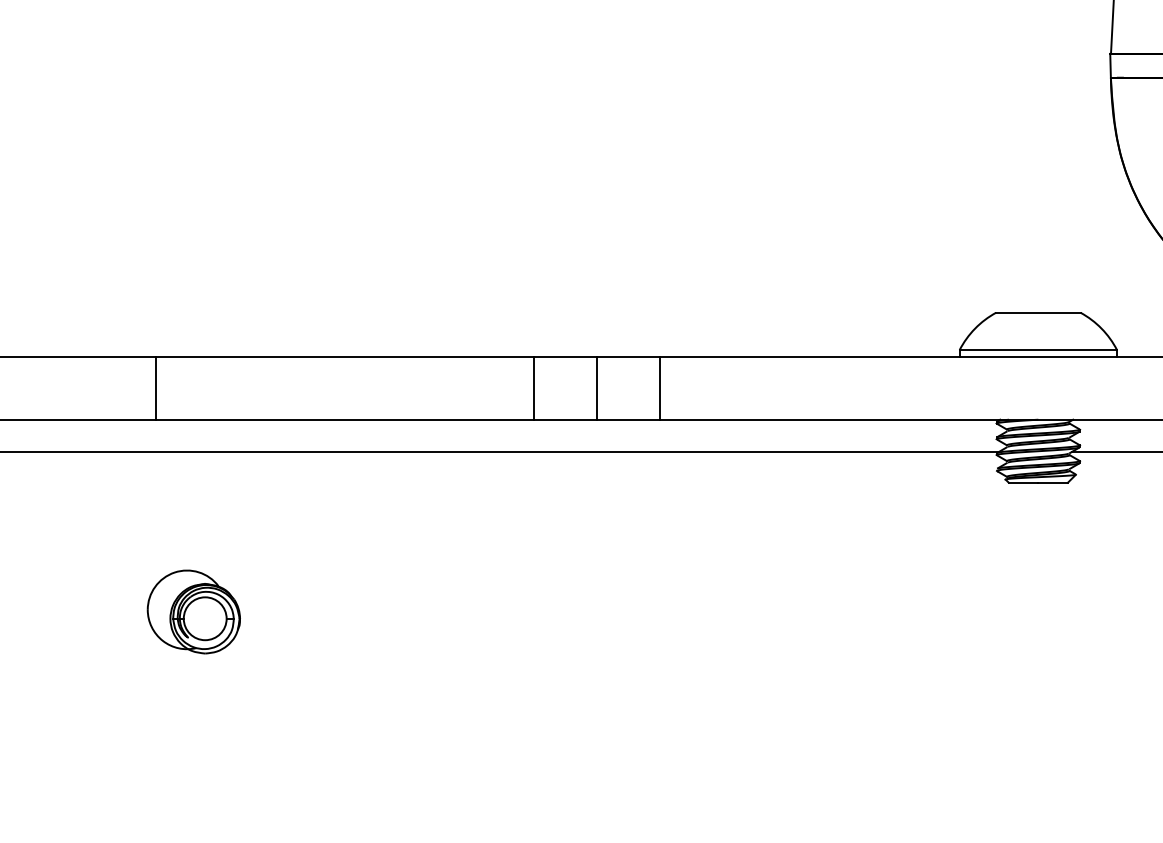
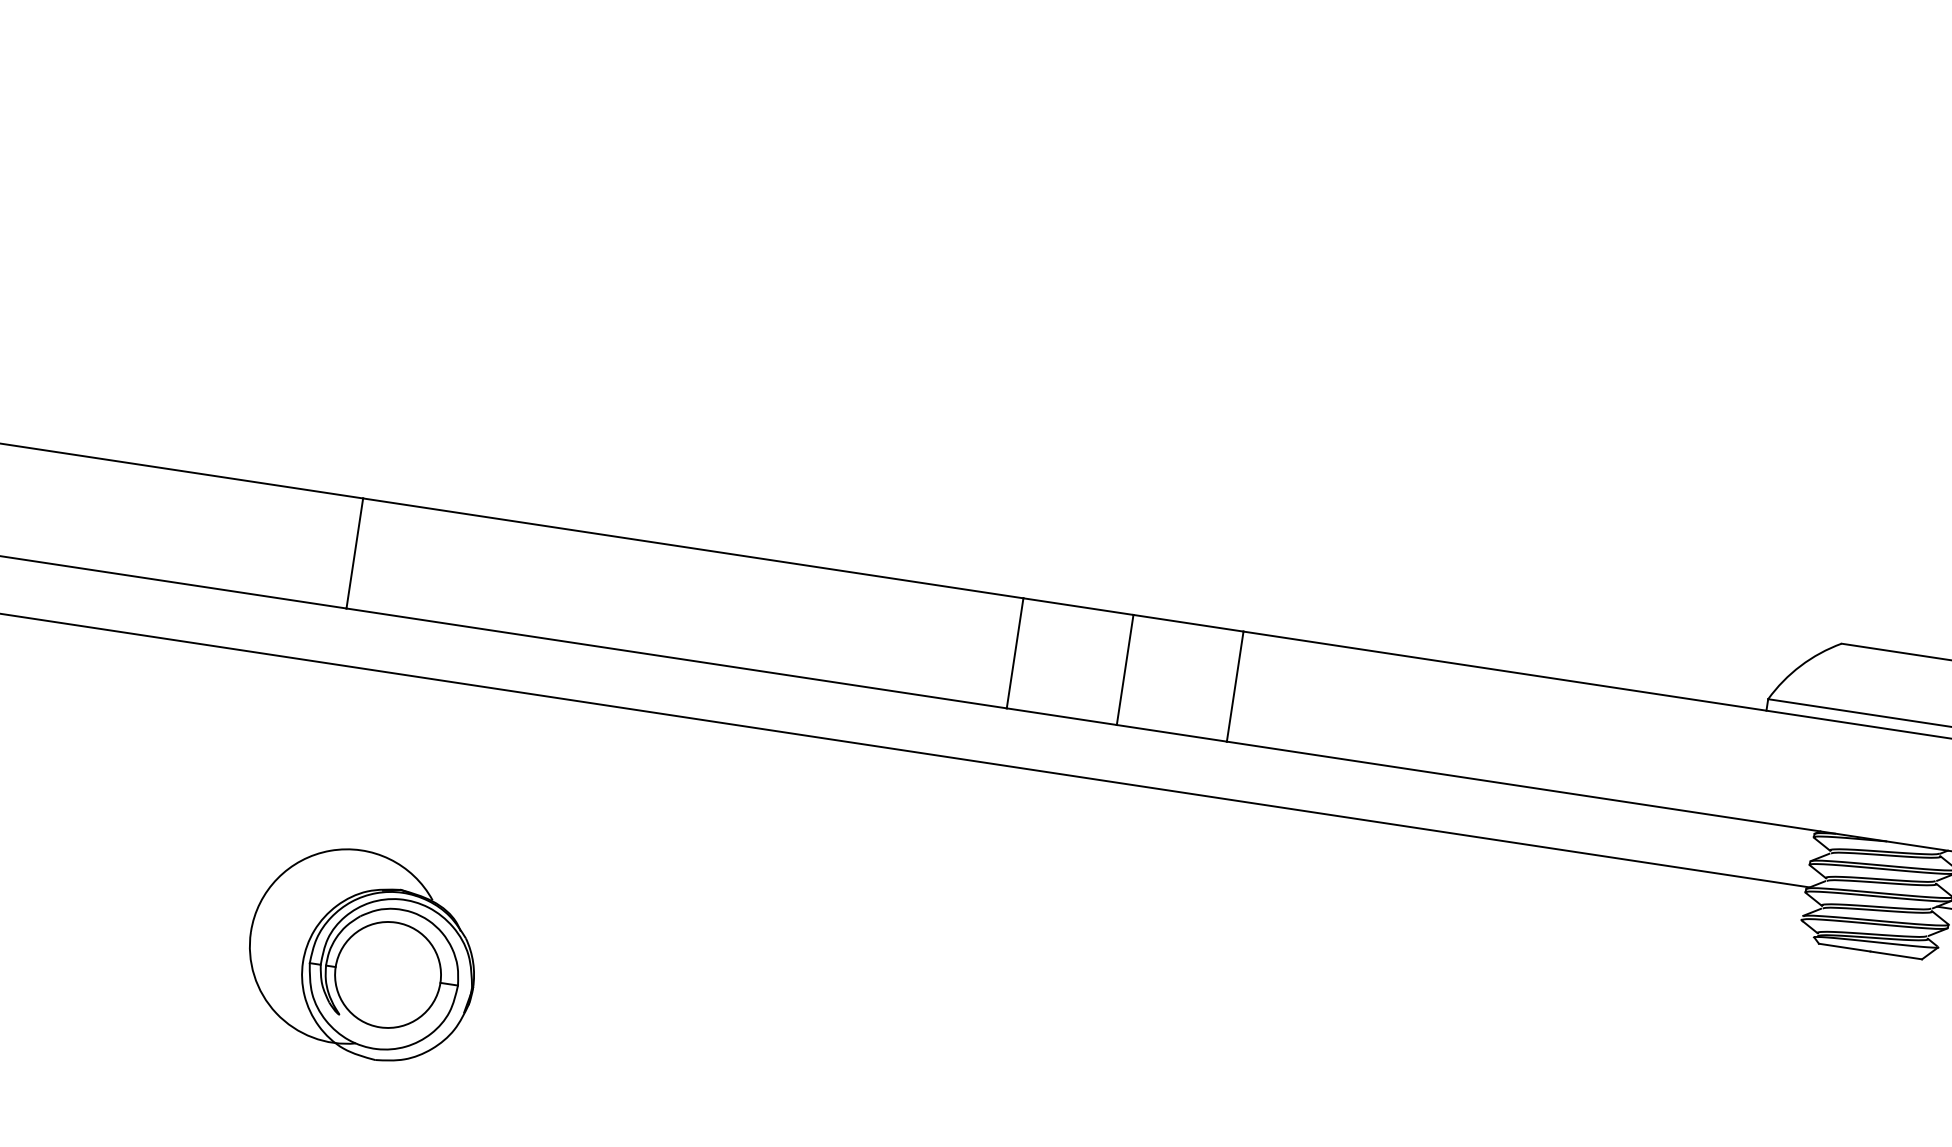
part: (193, 611) -> (362, 953), size x1.4

